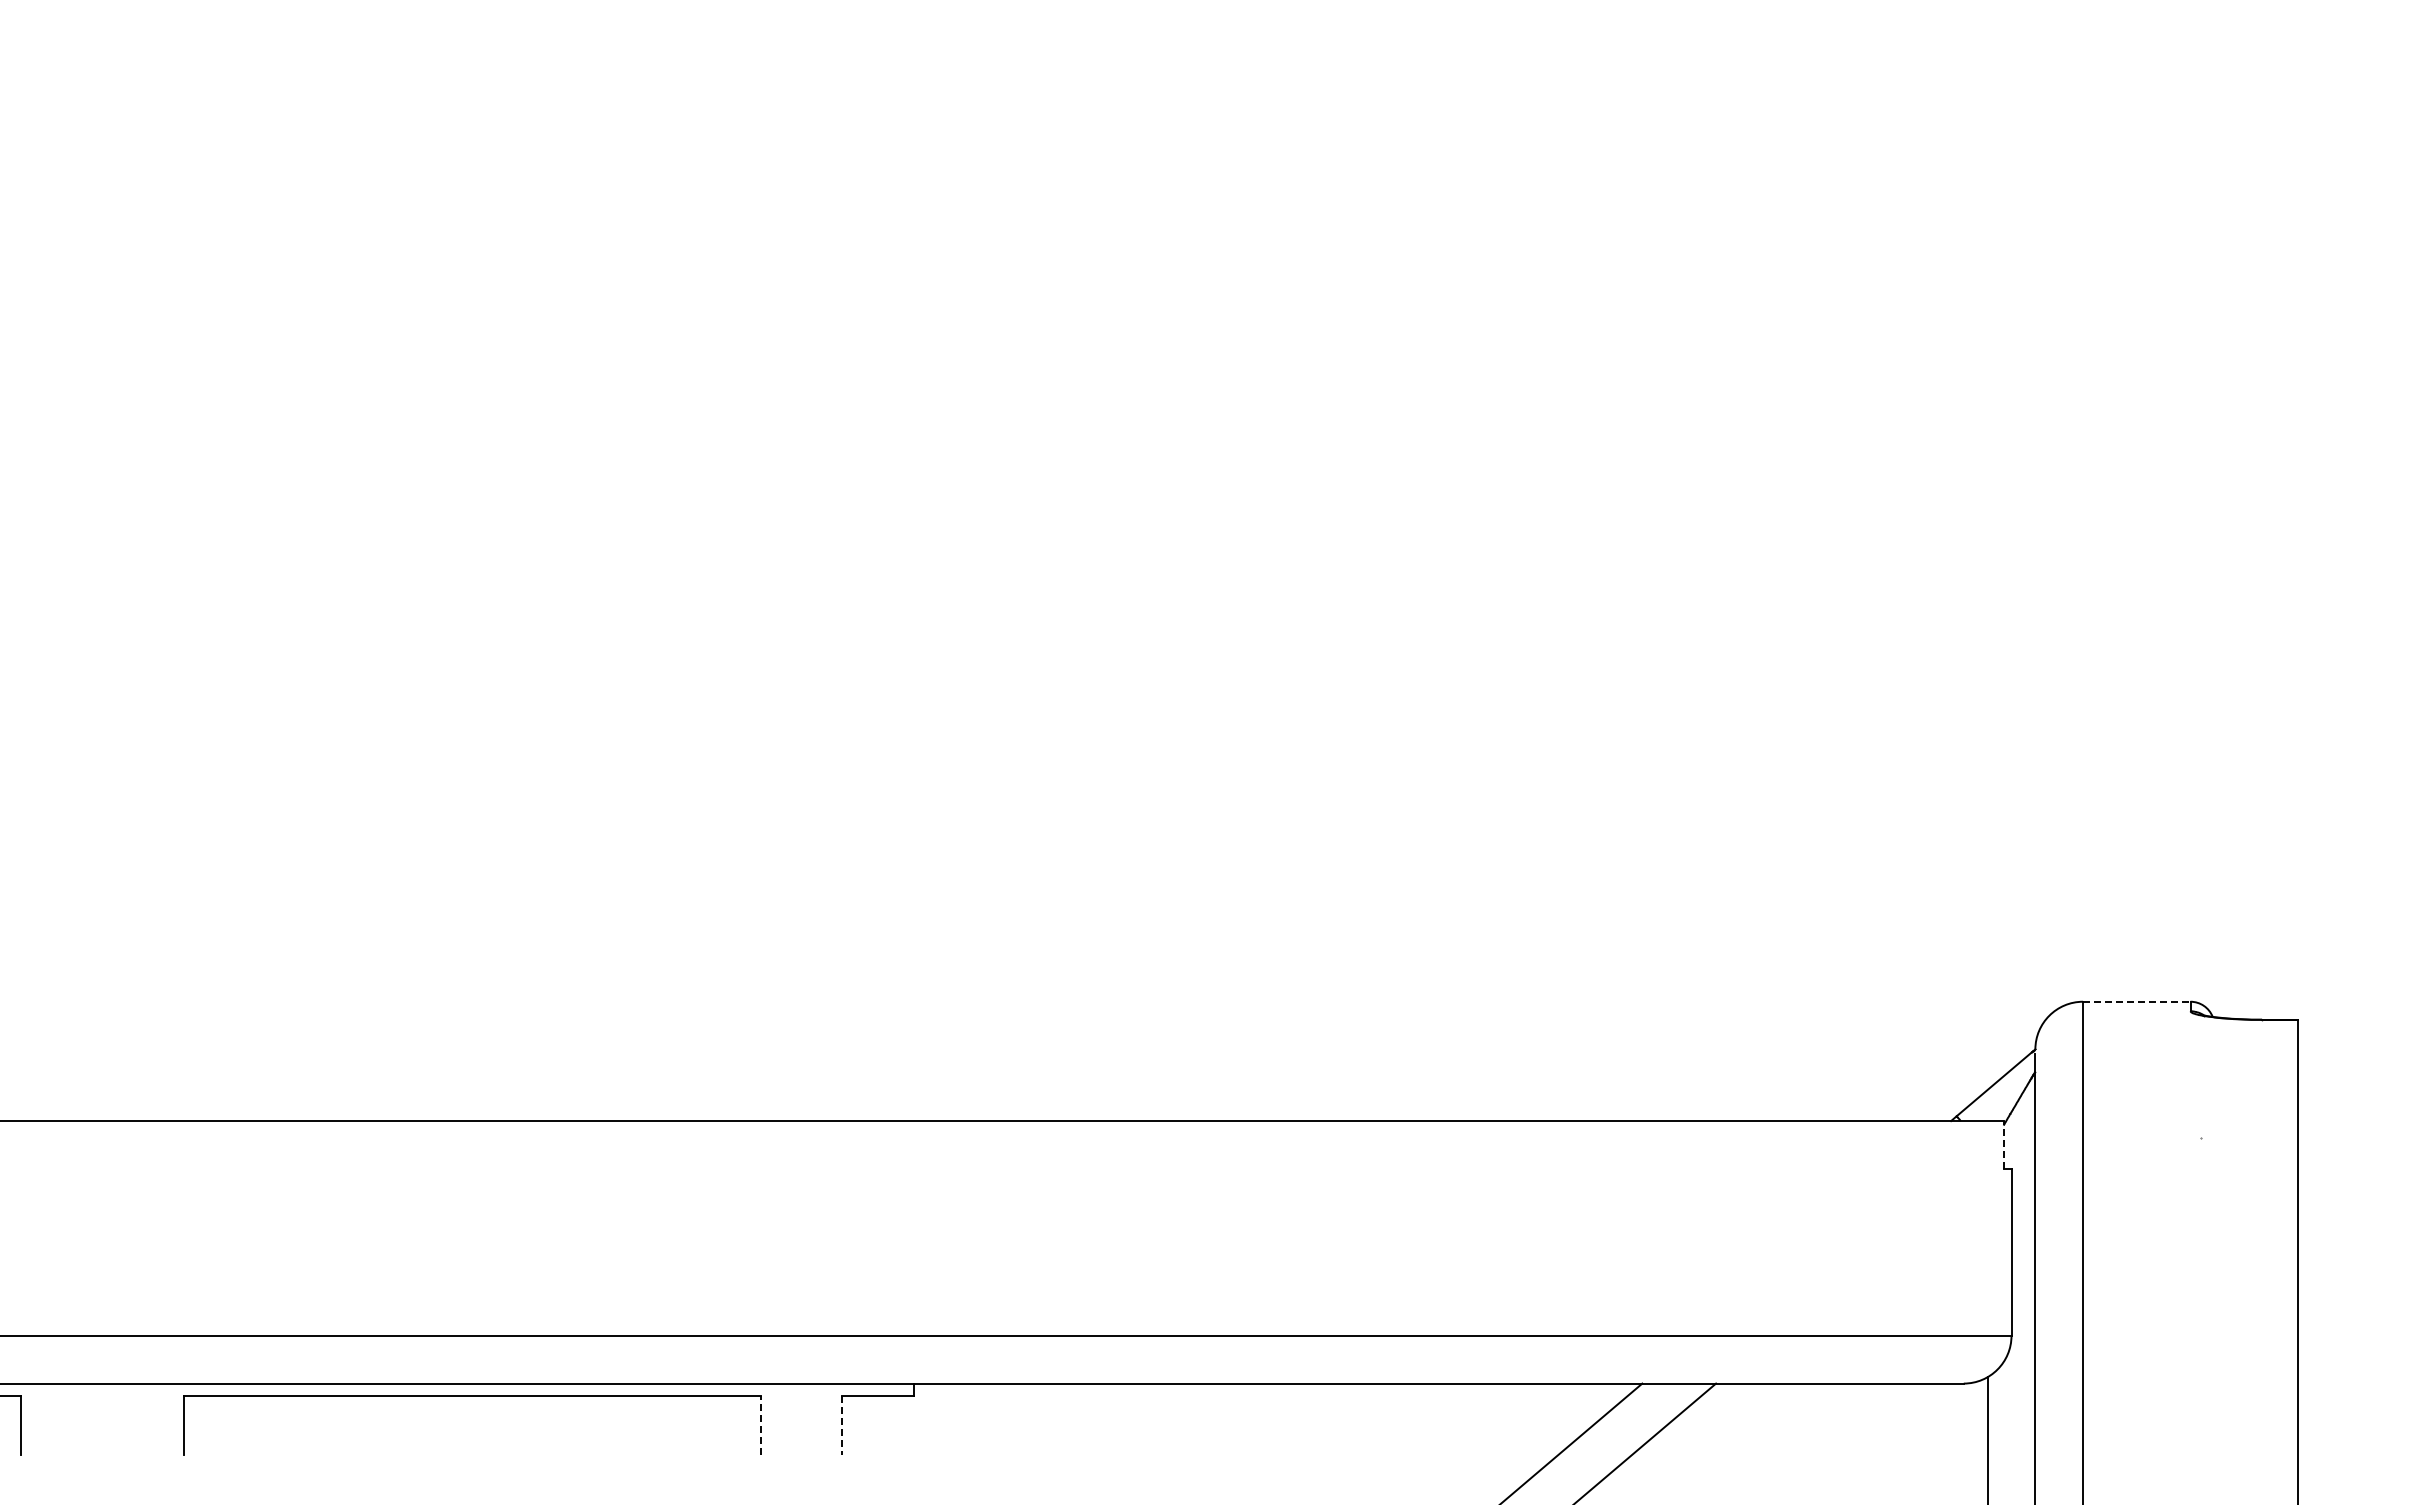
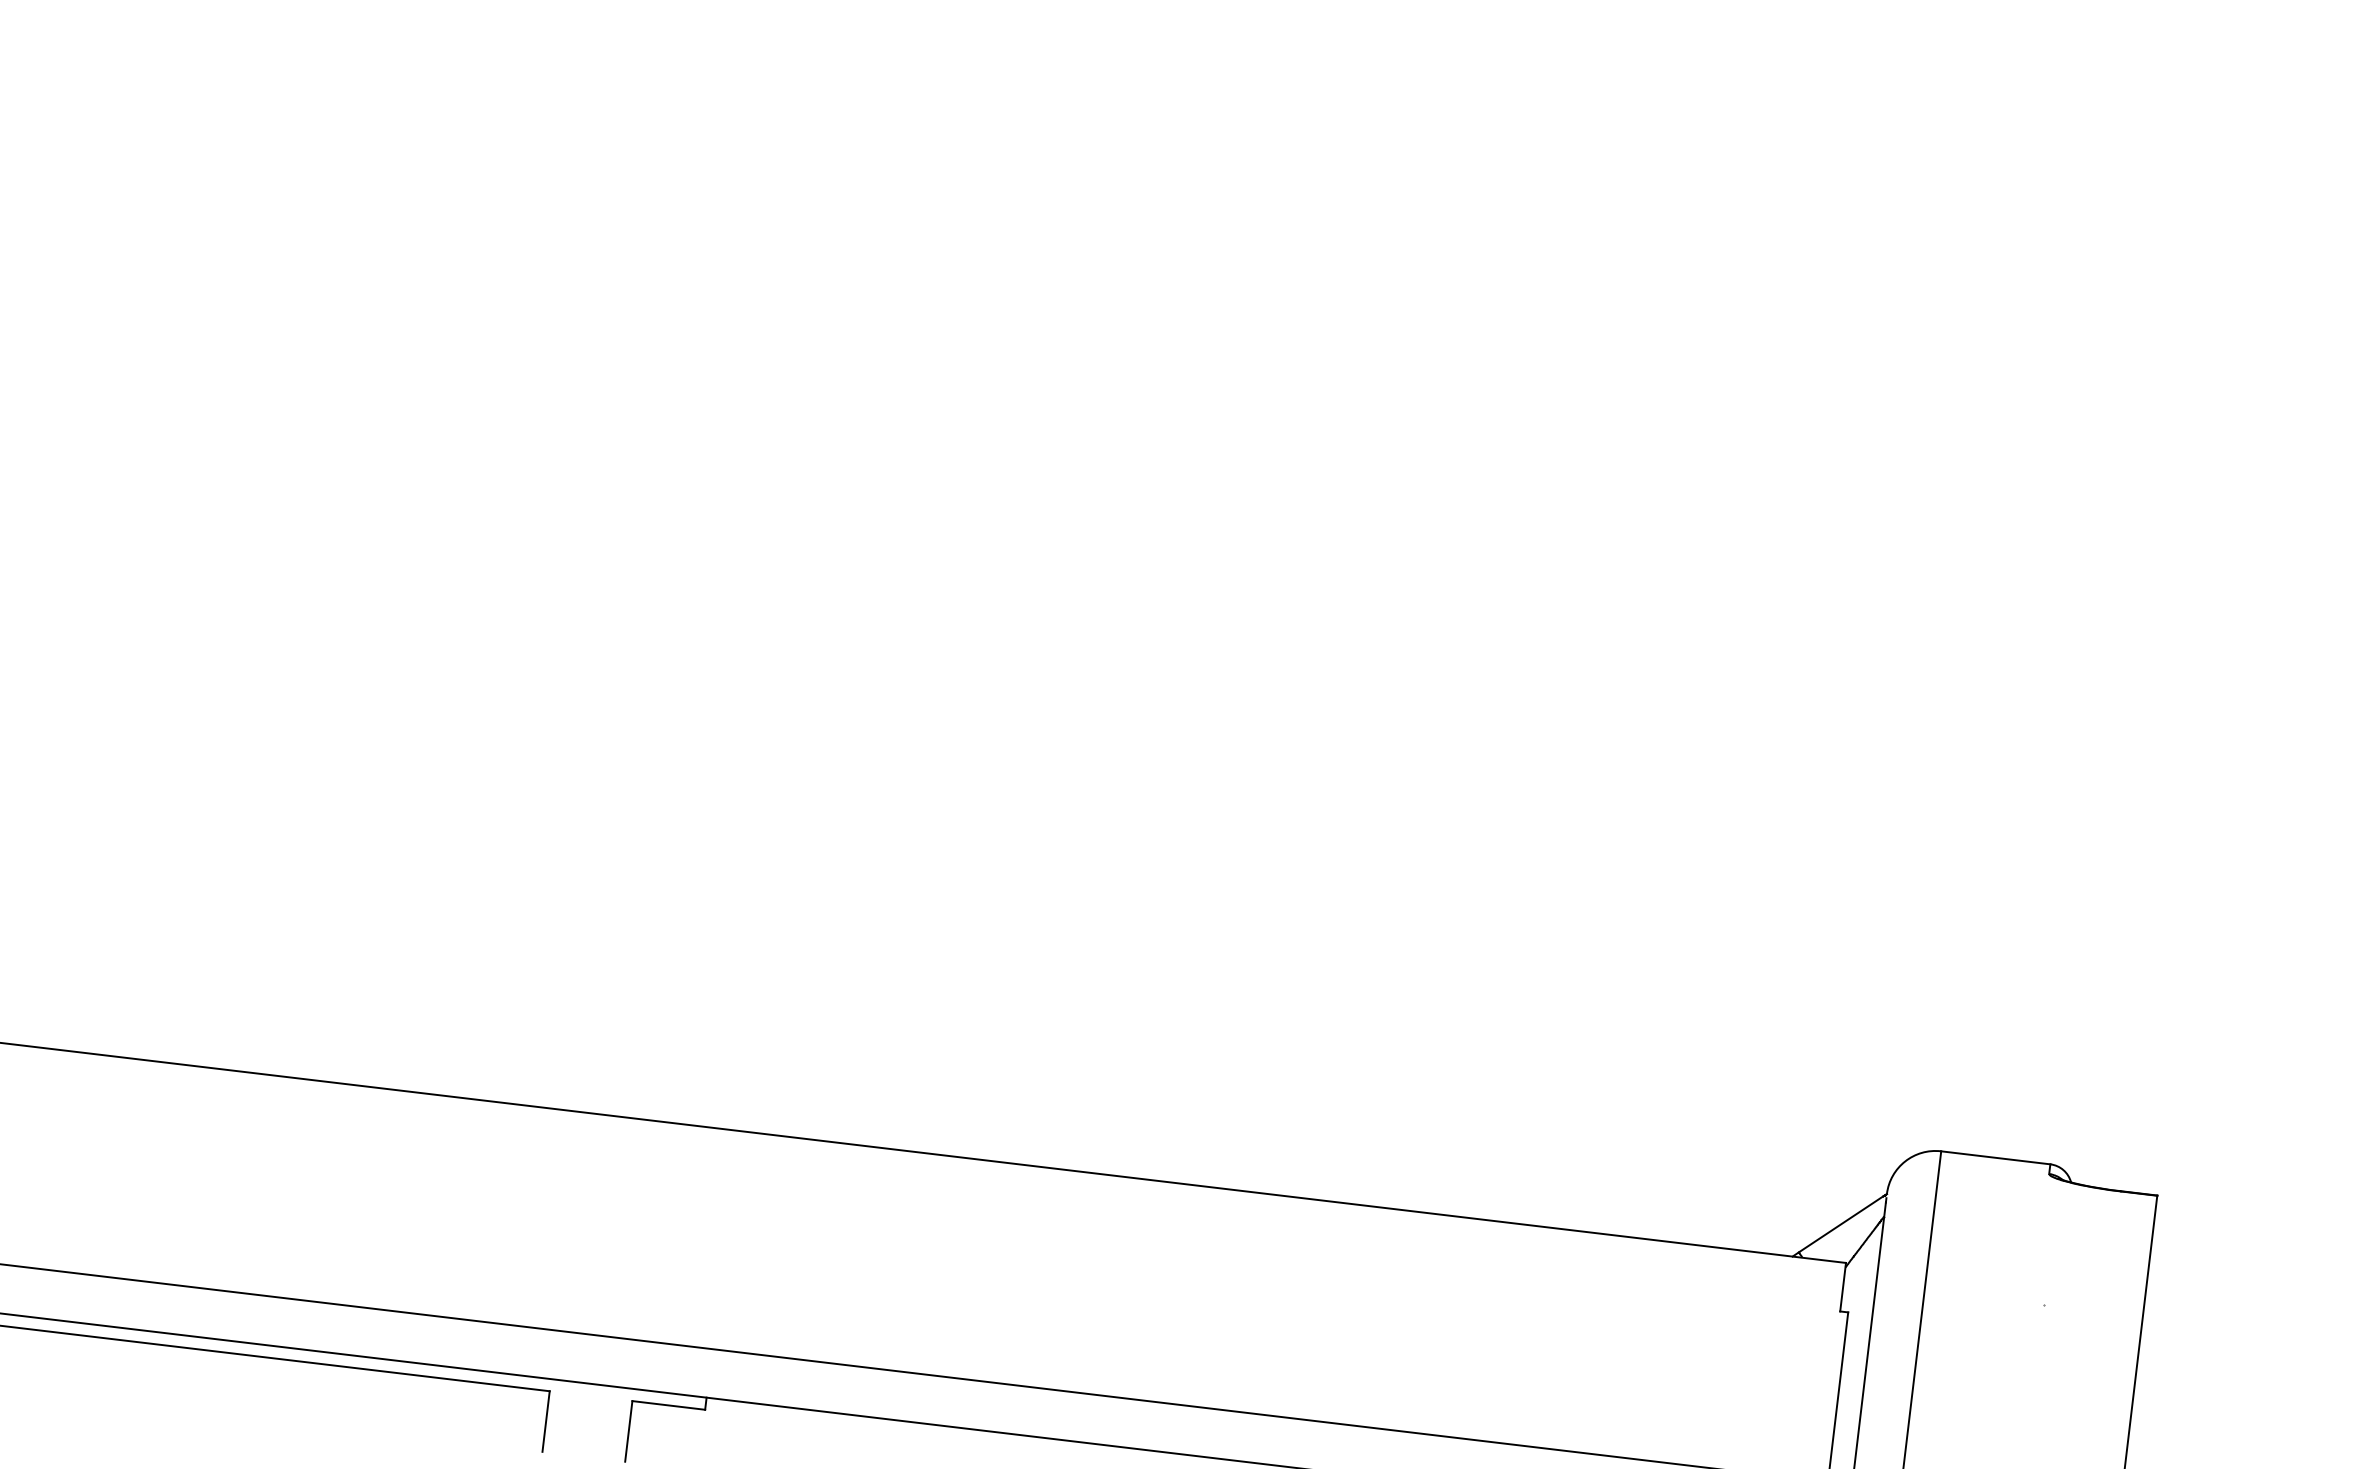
line: (2136, 1001) -> (1995, 1157), dashed -> solid
line: (2003, 1144) -> (1843, 1286), dashed -> solid
line: (760, 1425) -> (545, 1421), dashed -> solid
line: (842, 1425) -> (629, 1431), dashed -> solid

